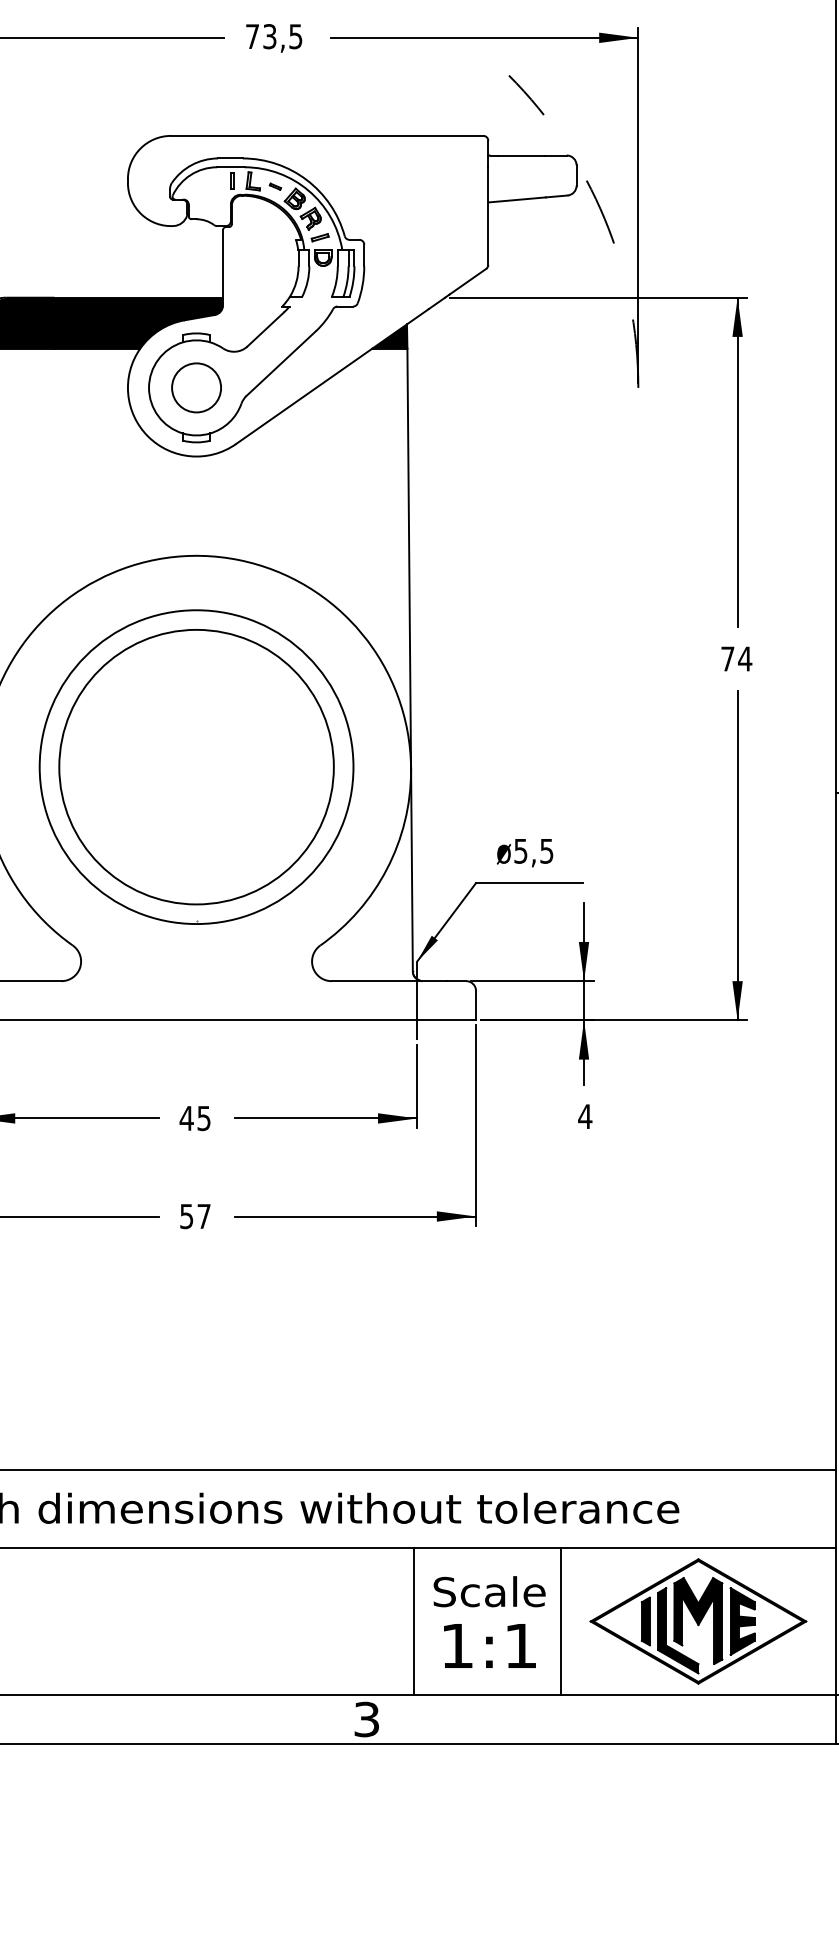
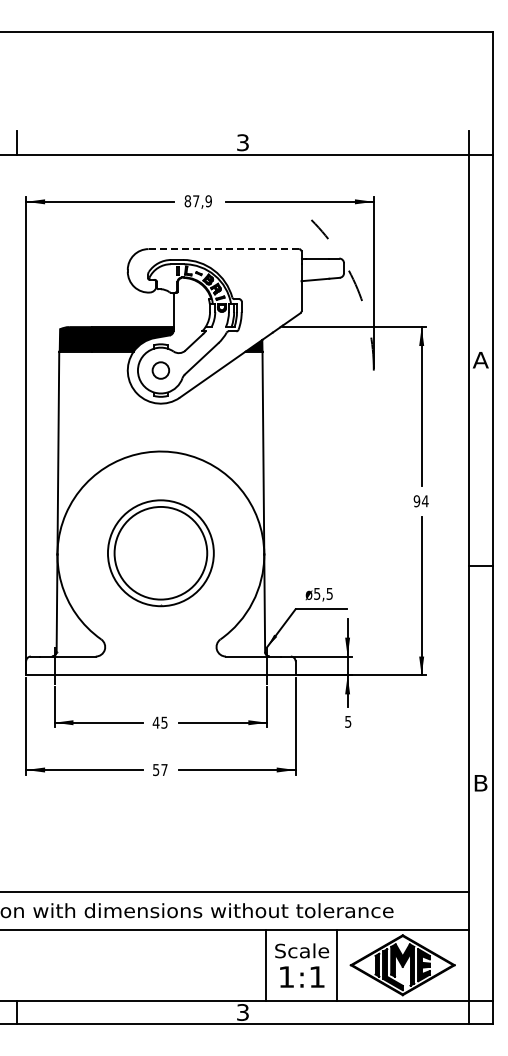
text: (272, 37) -> (197, 201), 73,5 -> 87,9
line: (328, 136) -> (224, 249), solid -> dashed
circle: (195, 387) -> (160, 370), size x0.7
text: (726, 659) -> (416, 501), 74 -> 94
part: (195, 765) -> (160, 552), size x0.7
text: (583, 1115) -> (347, 721), 4 -> 5

